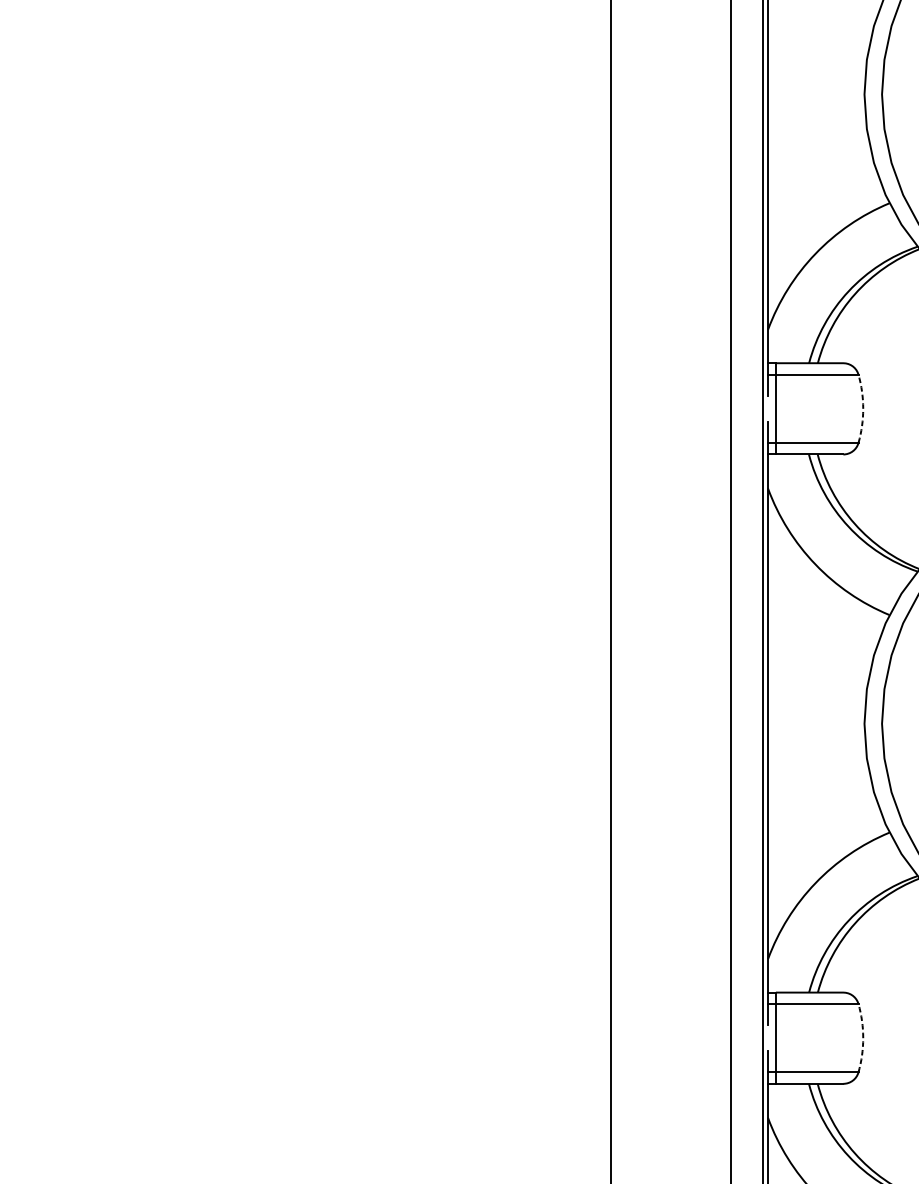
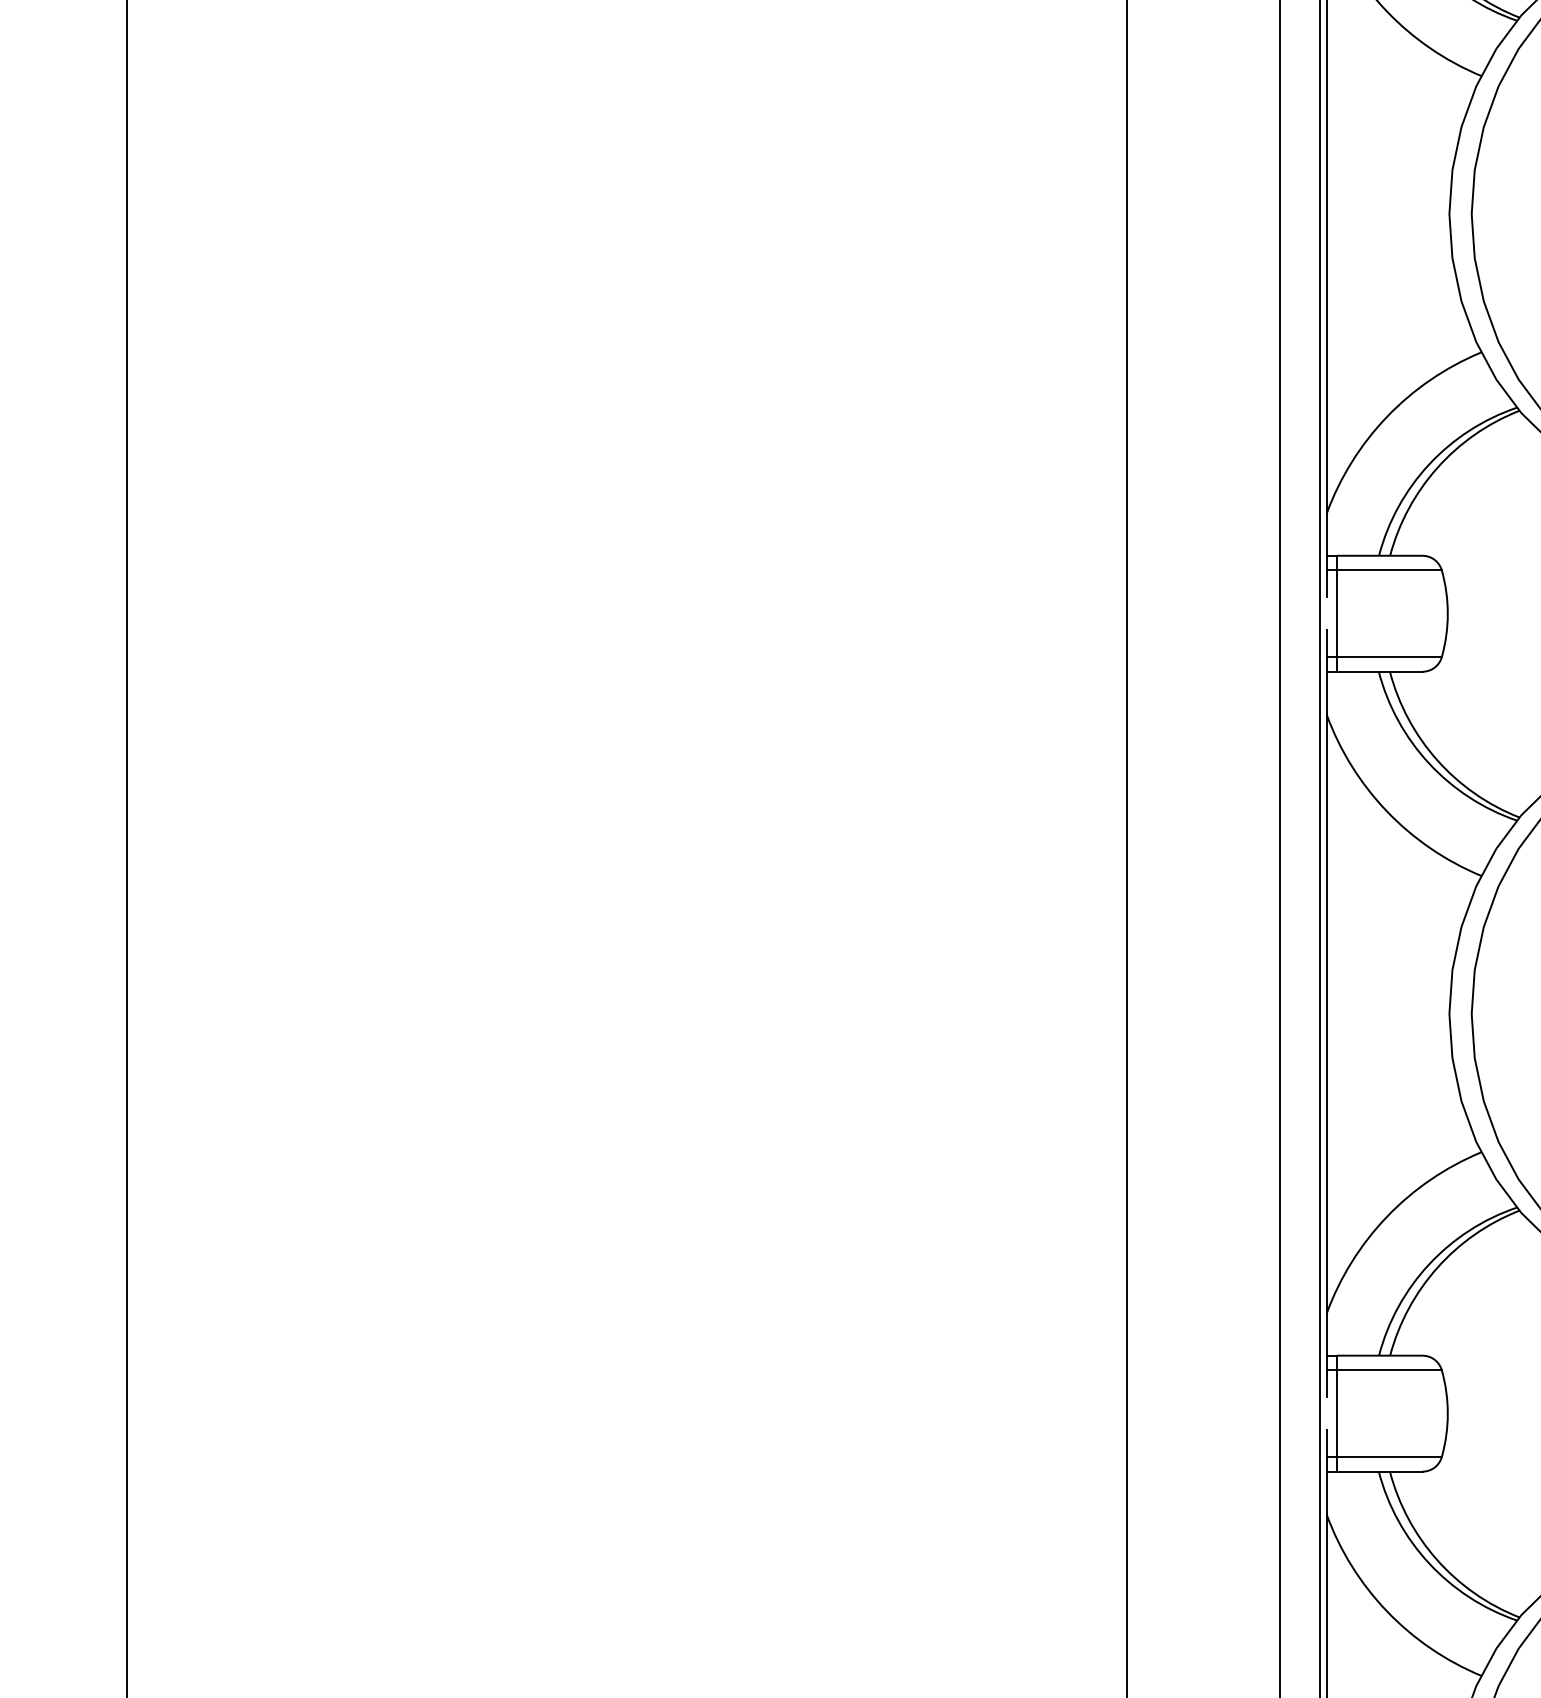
arc: (862, 408) -> (1447, 613), dashed -> solid
arc: (862, 1038) -> (1447, 1413), dashed -> solid

